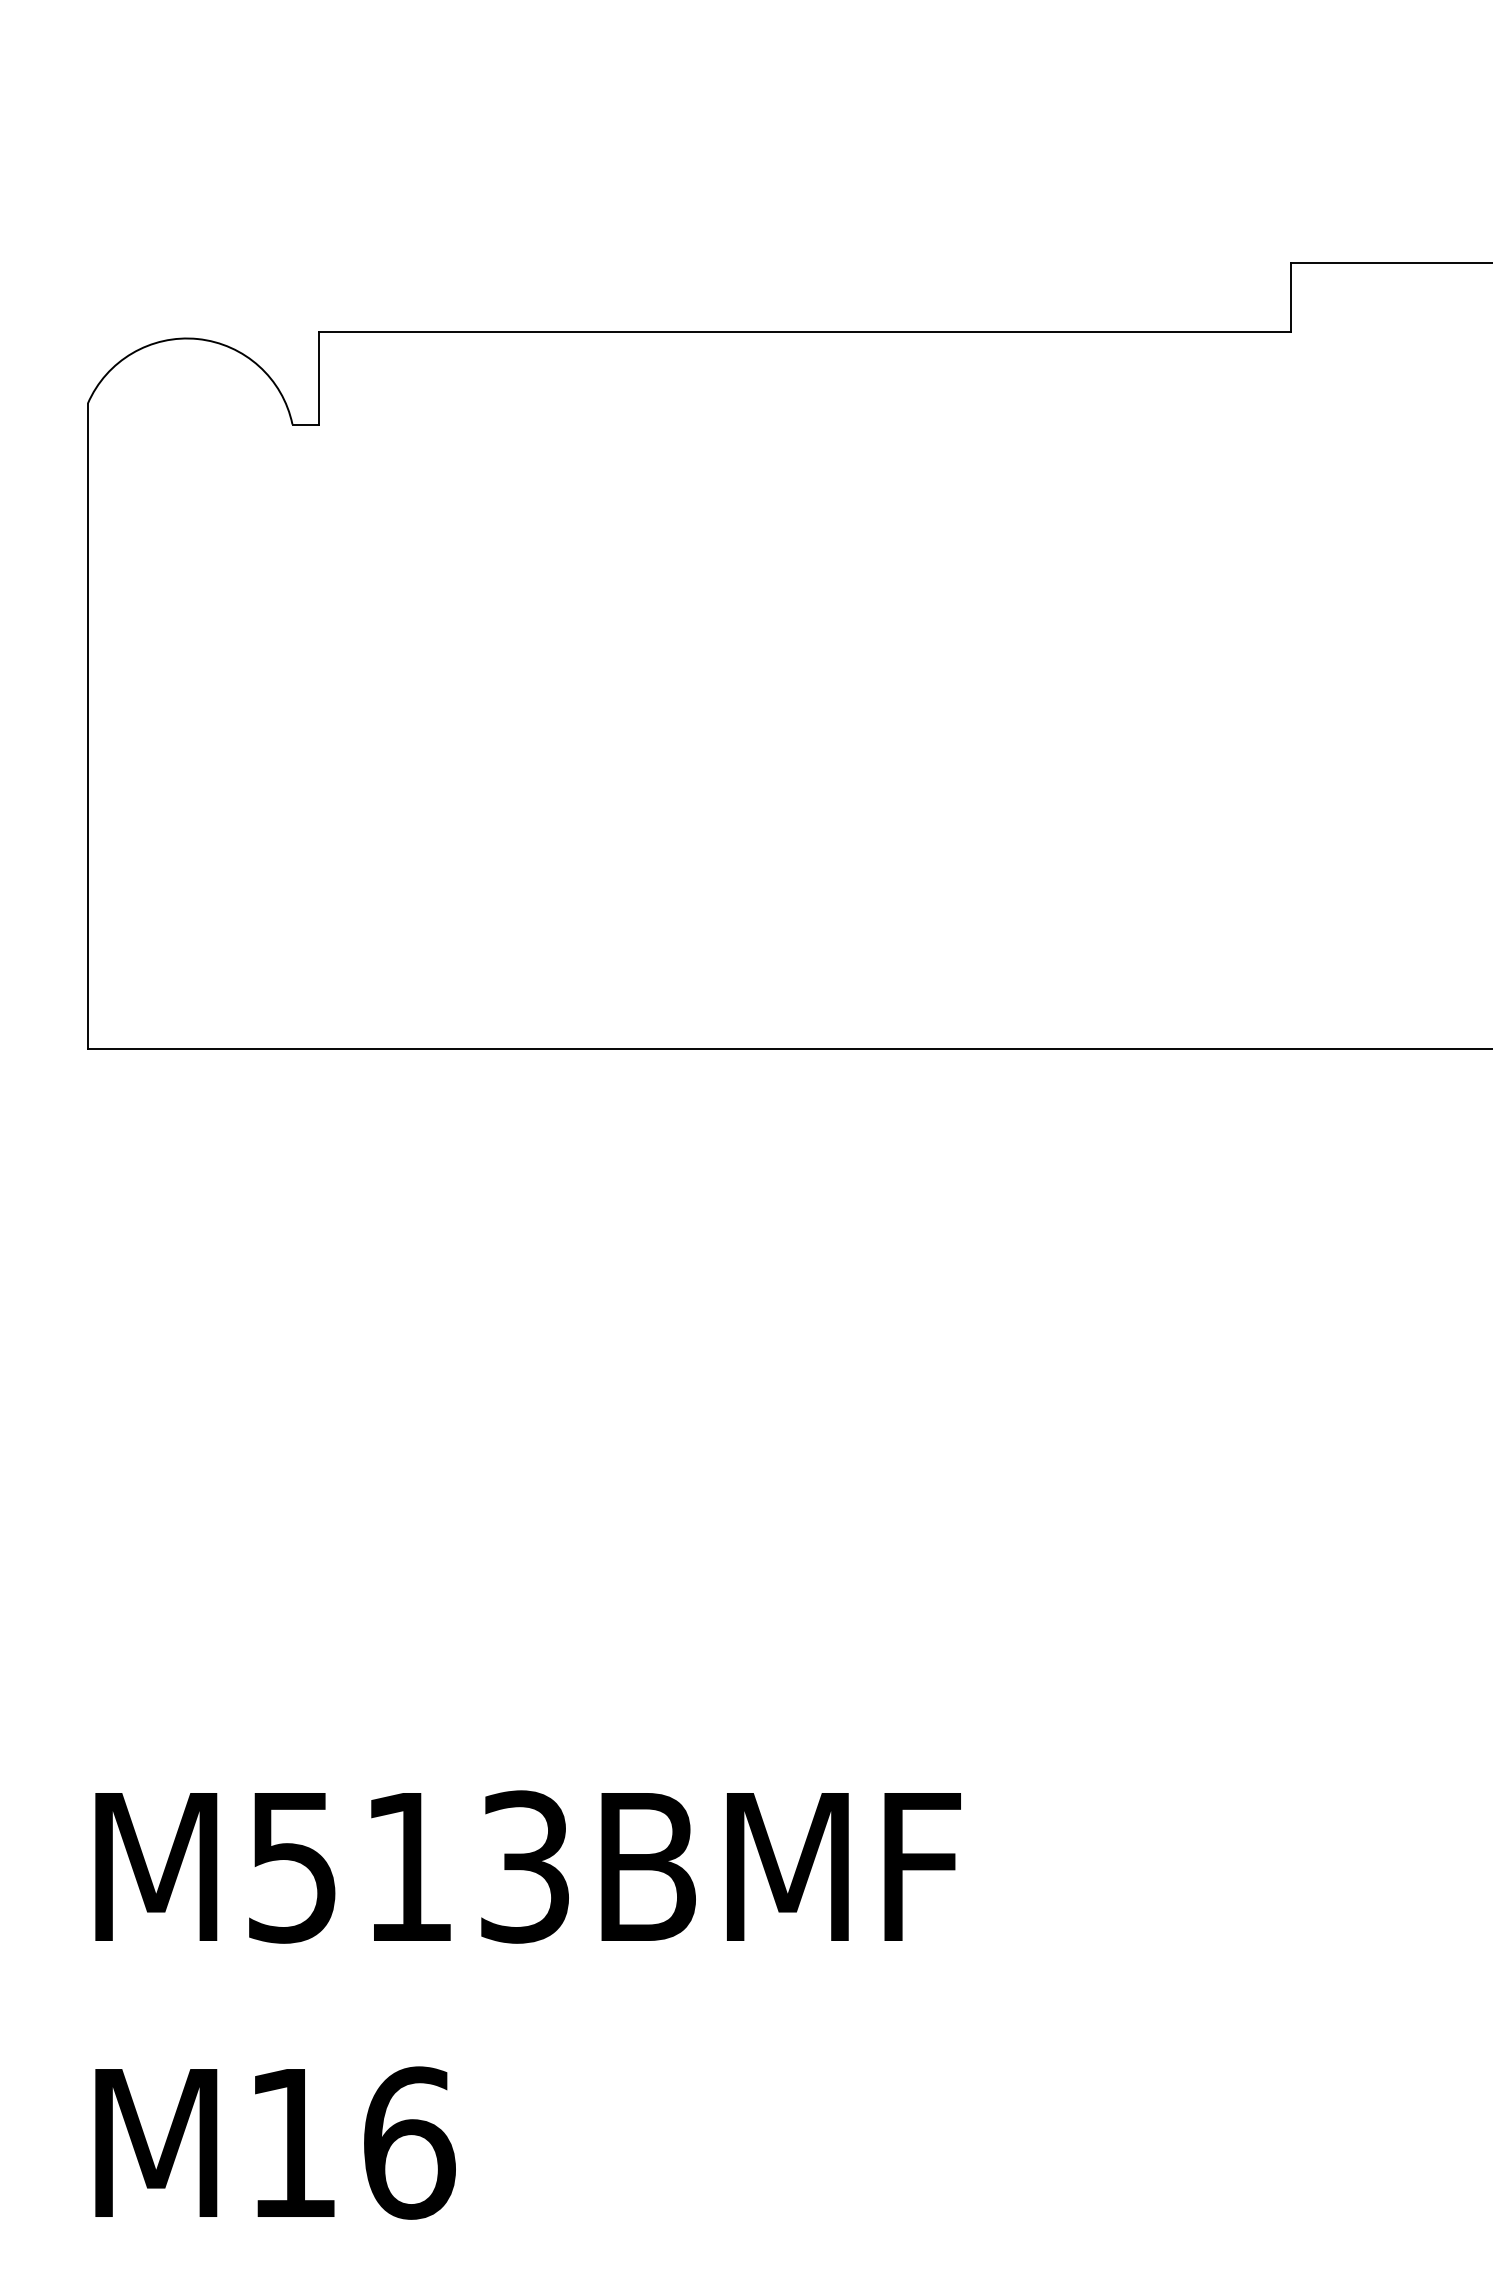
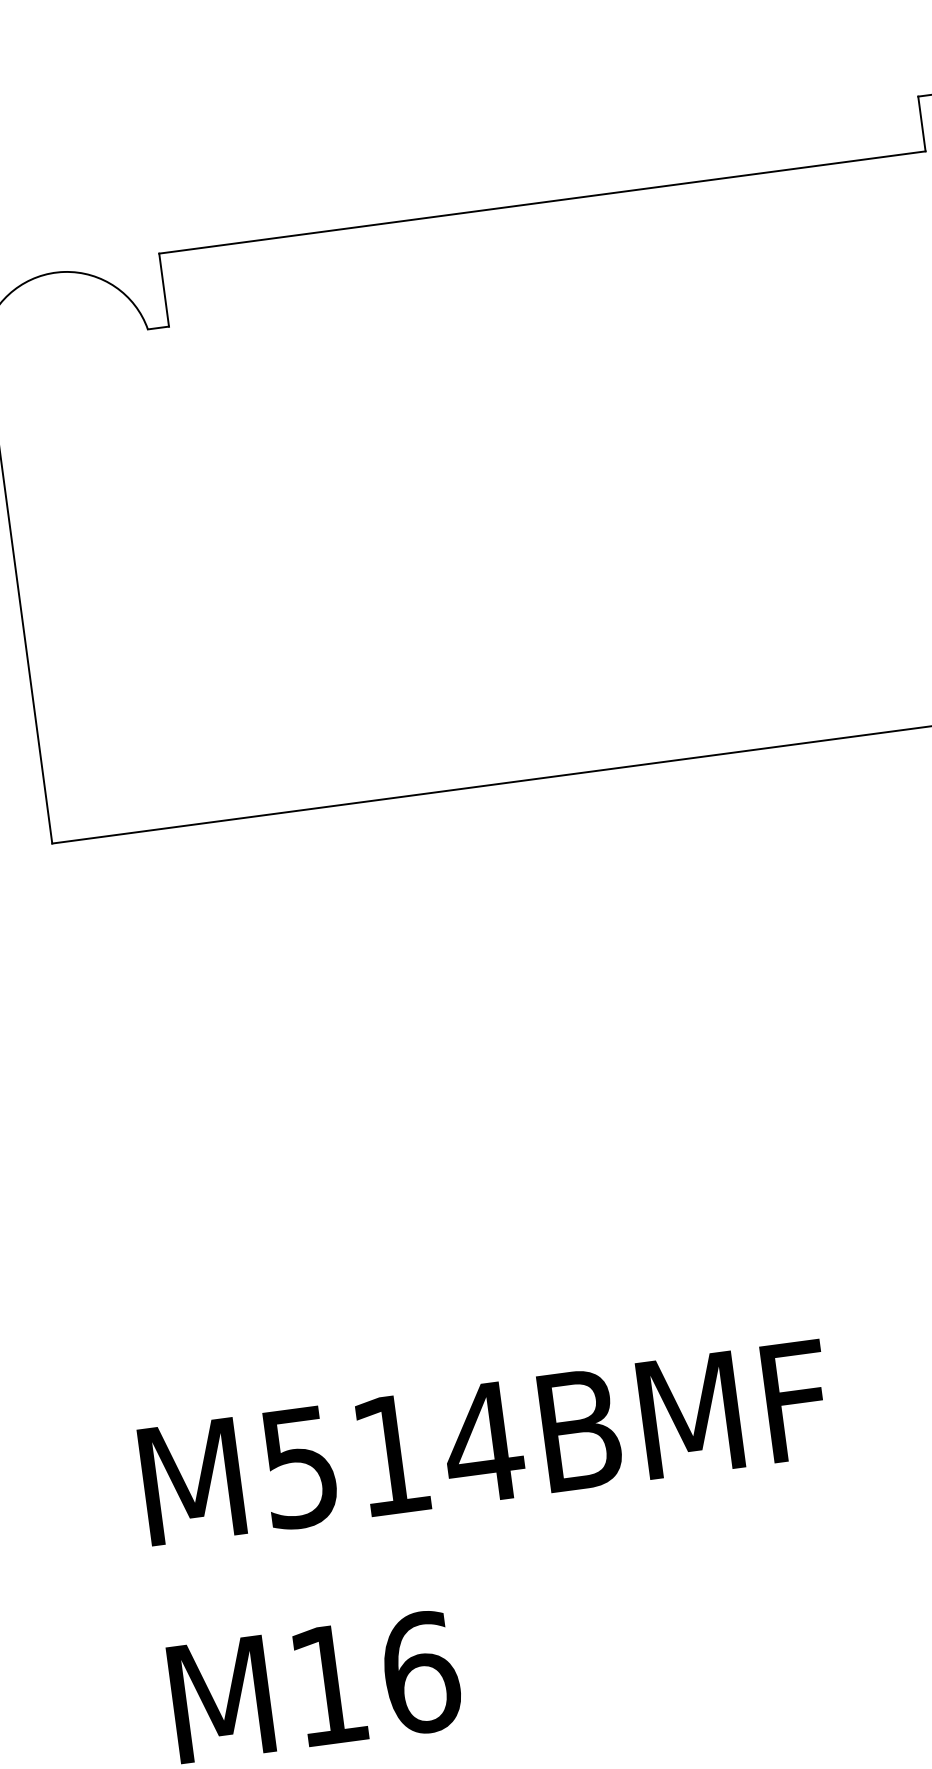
text: (524, 1866) -> (482, 1442), M513BMF -> M514BMF

